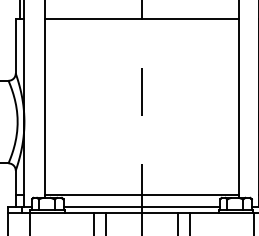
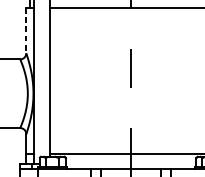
line: (15, 46) -> (26, 30), solid -> dashed
line: (141, 206) -> (130, 163), removed

